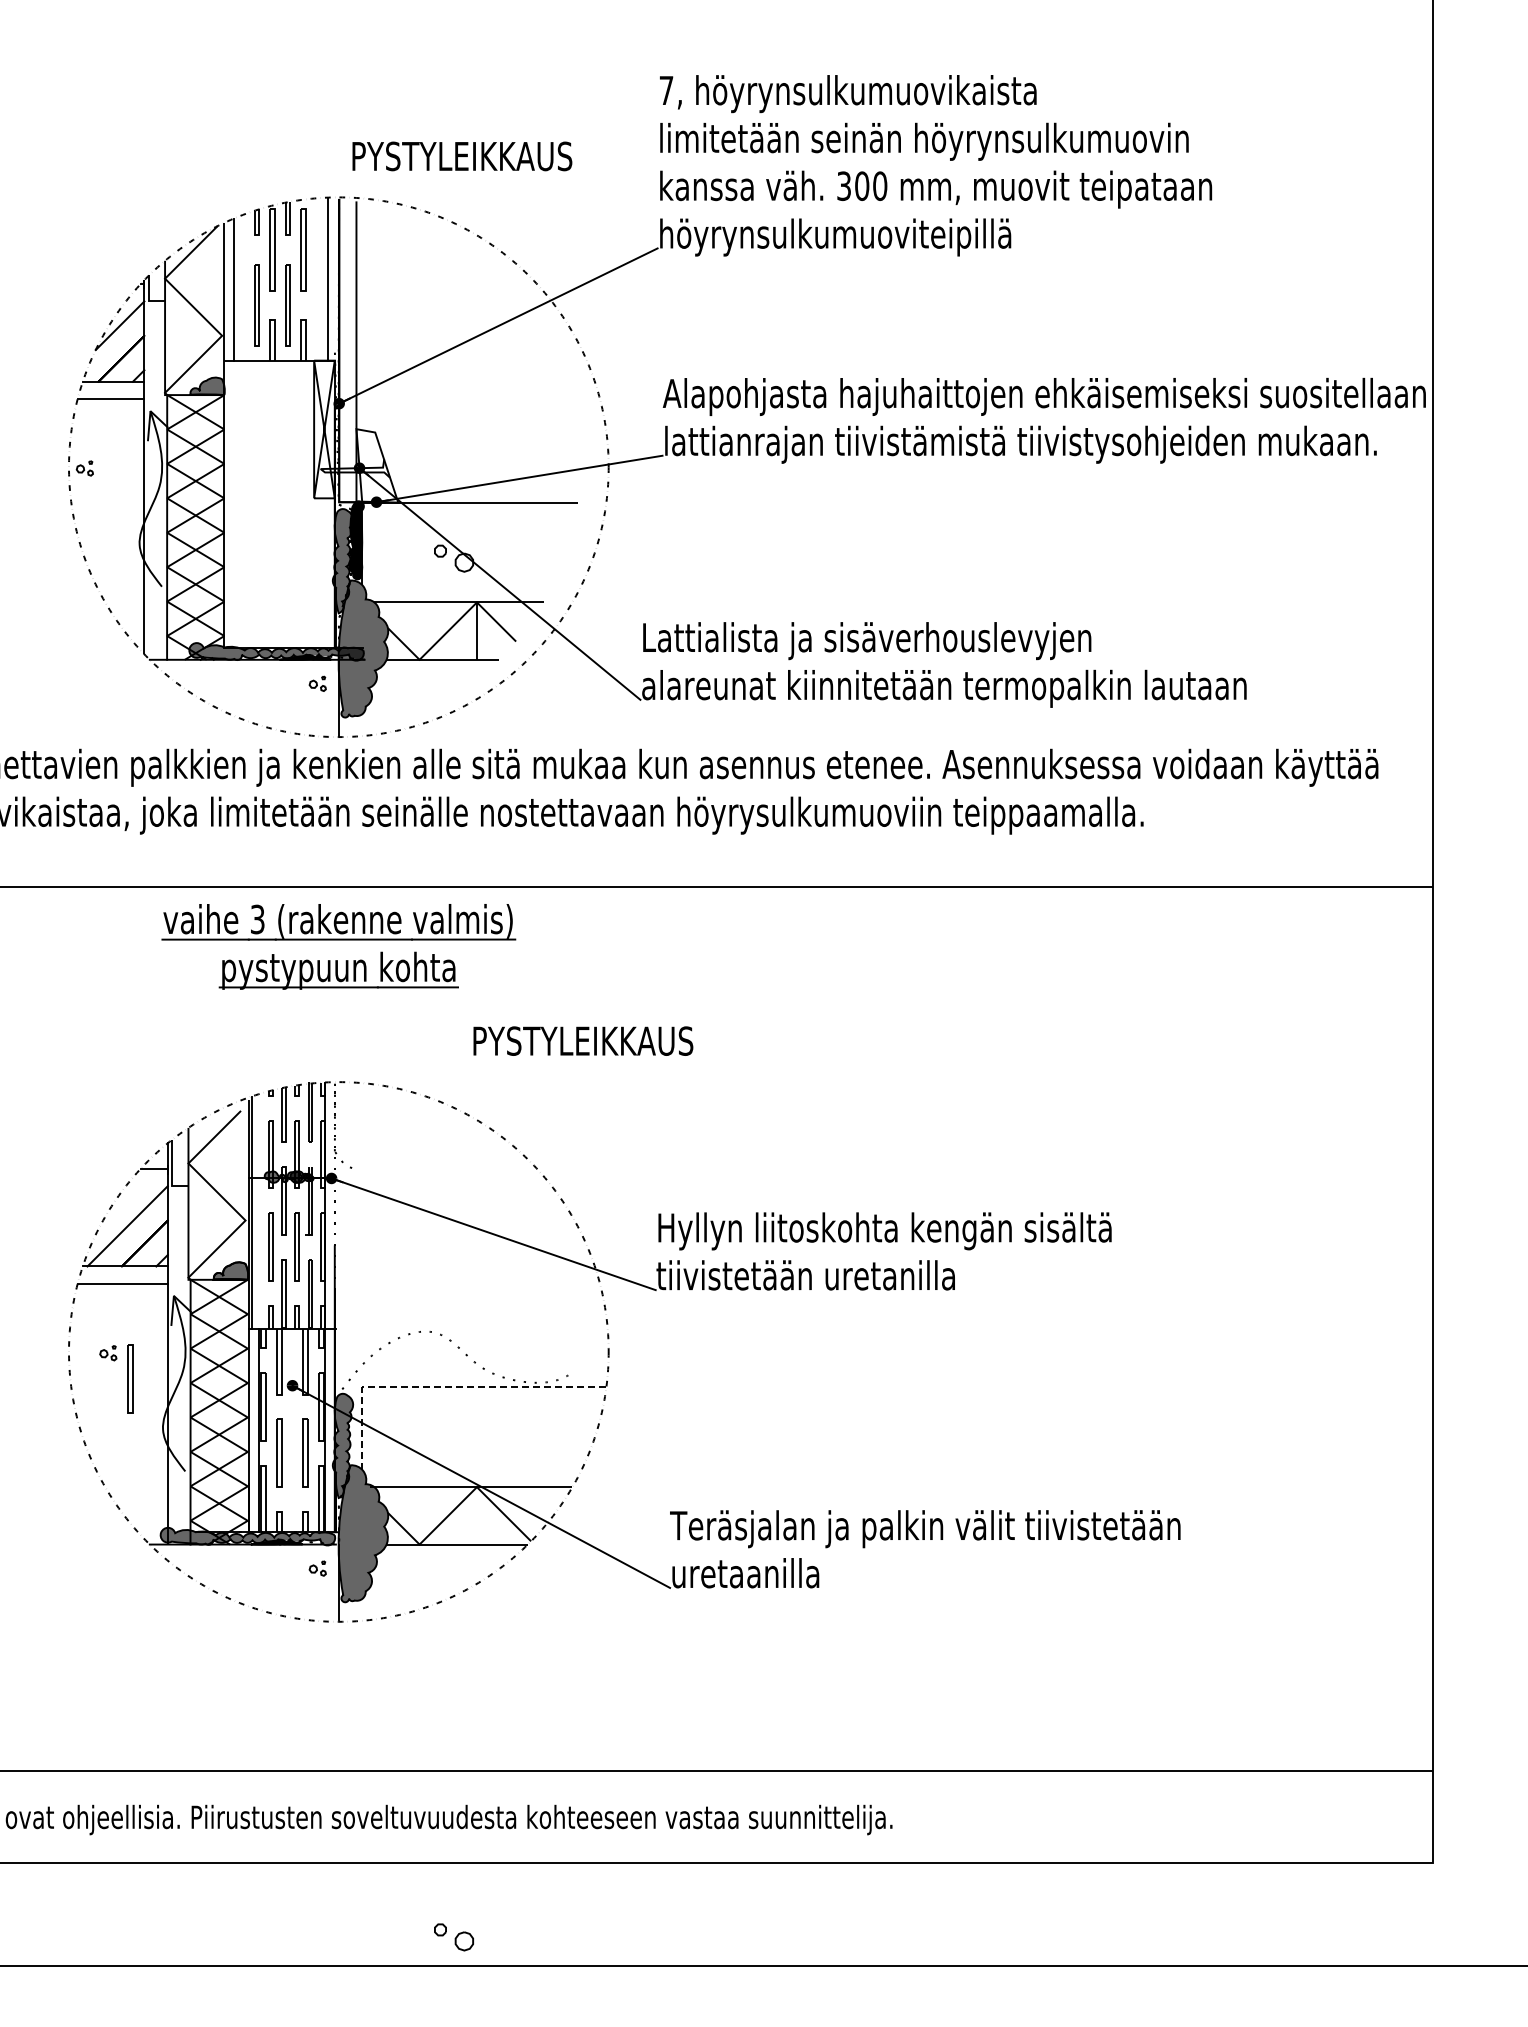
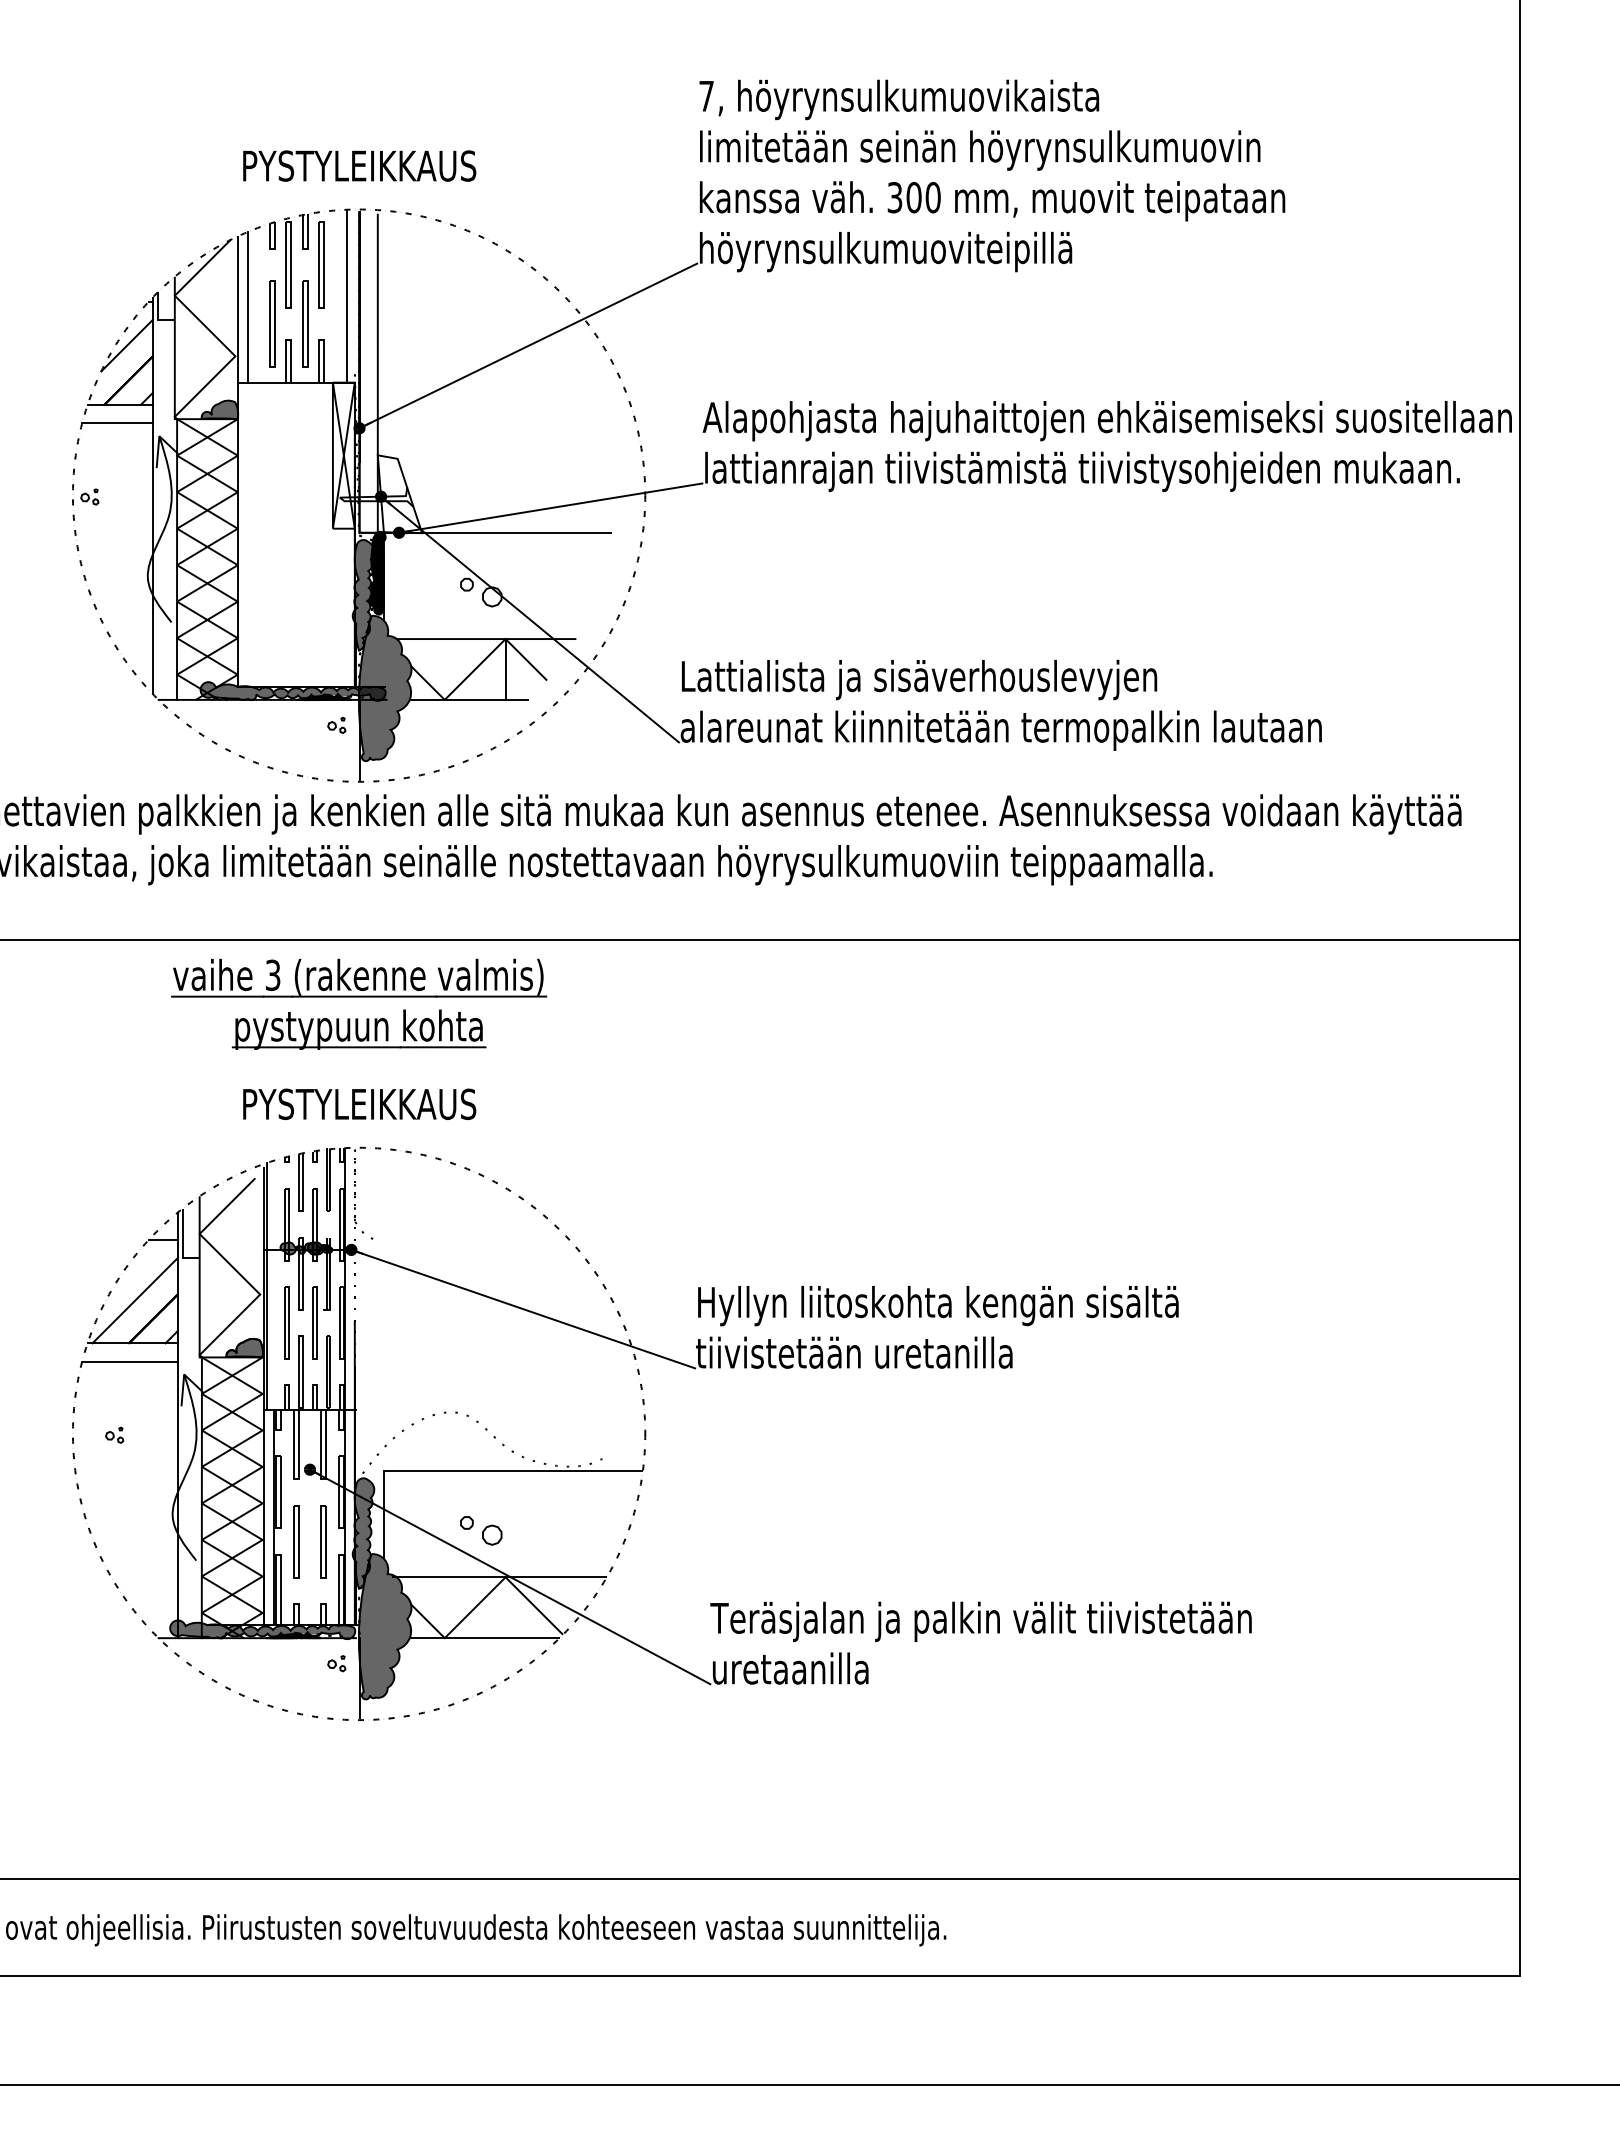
text: (462, 156) -> (359, 166), moved
text: (583, 1040) -> (359, 1103), moved
part: (130, 1378) -> (138, 1462), removed
line: (442, 1387) -> (469, 1471), dashed -> solid
part: (453, 1937) -> (480, 1531), moved

